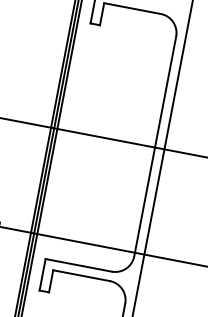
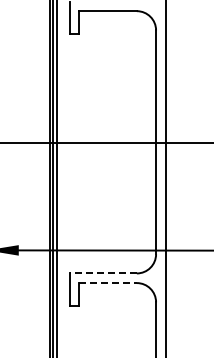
line: (78, 265) -> (103, 273), solid -> dashed
line: (82, 276) -> (108, 283), solid -> dashed

